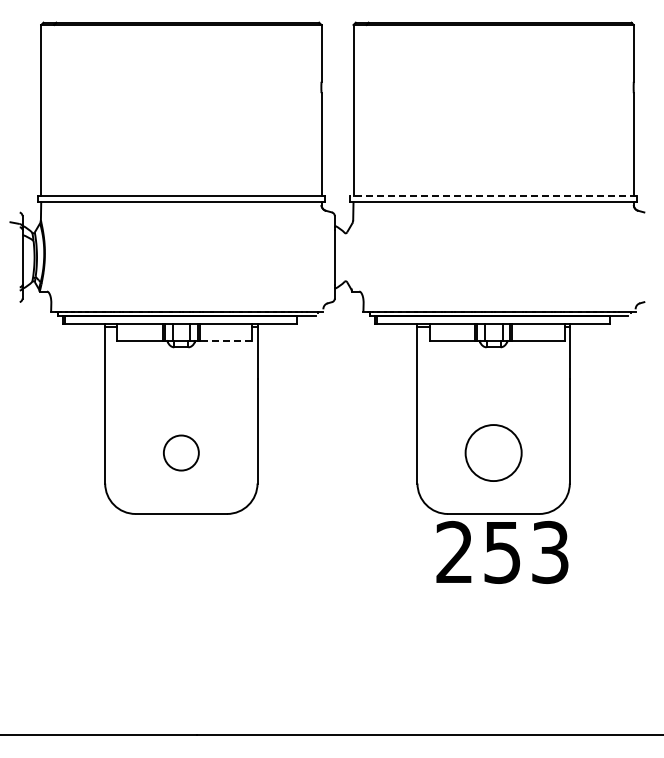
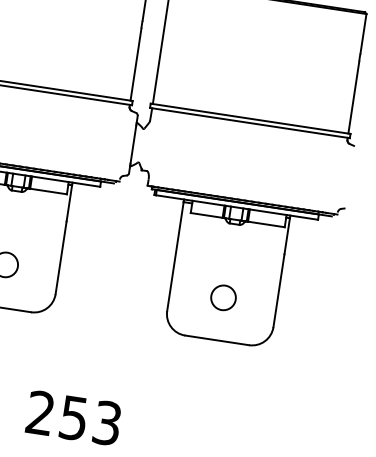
line: (493, 196) -> (250, 118), dashed -> solid
line: (225, 341) -> (48, 191), dashed -> solid
circle: (493, 452) -> (223, 297), size x0.62
text: (502, 552) -> (73, 418), moved

